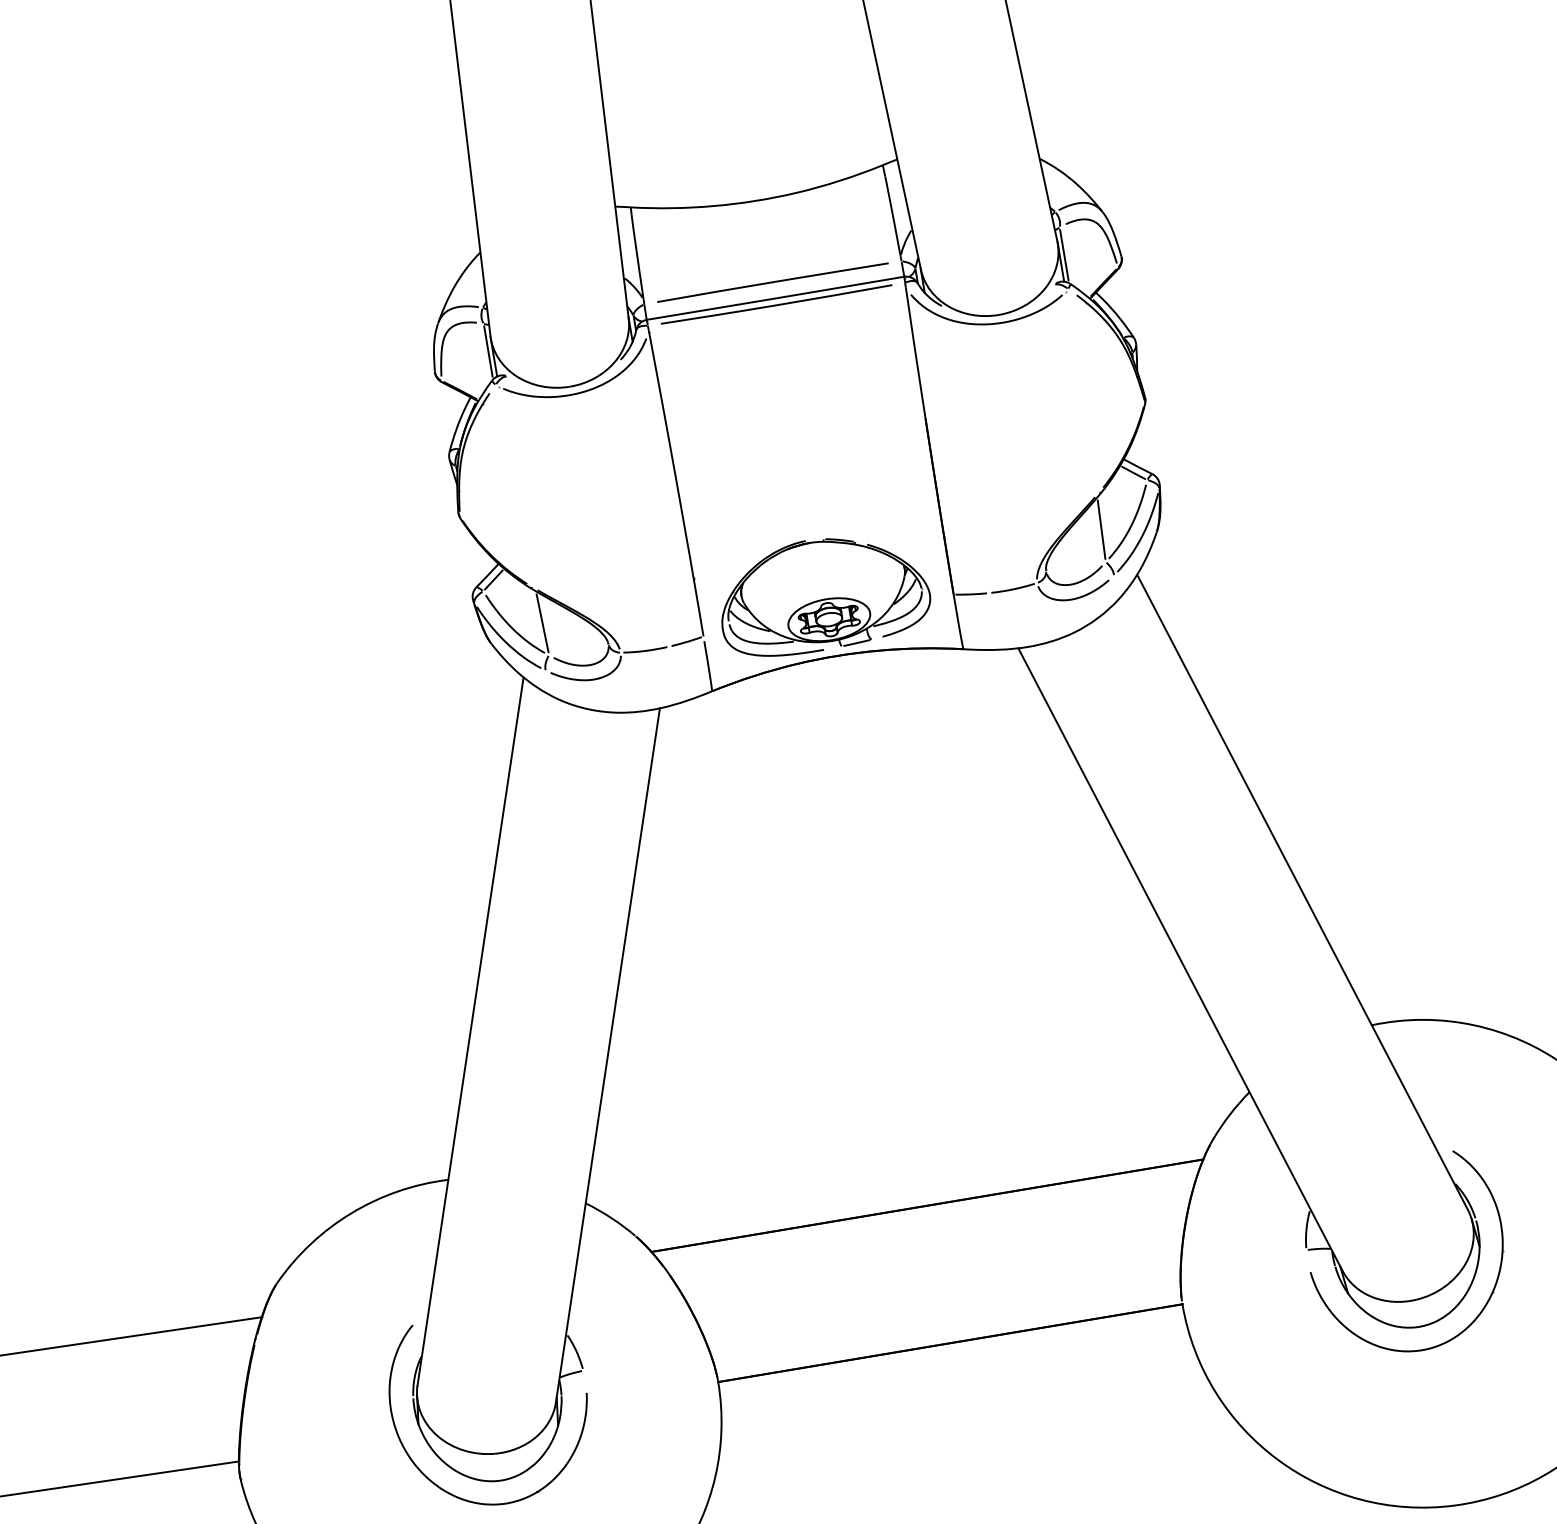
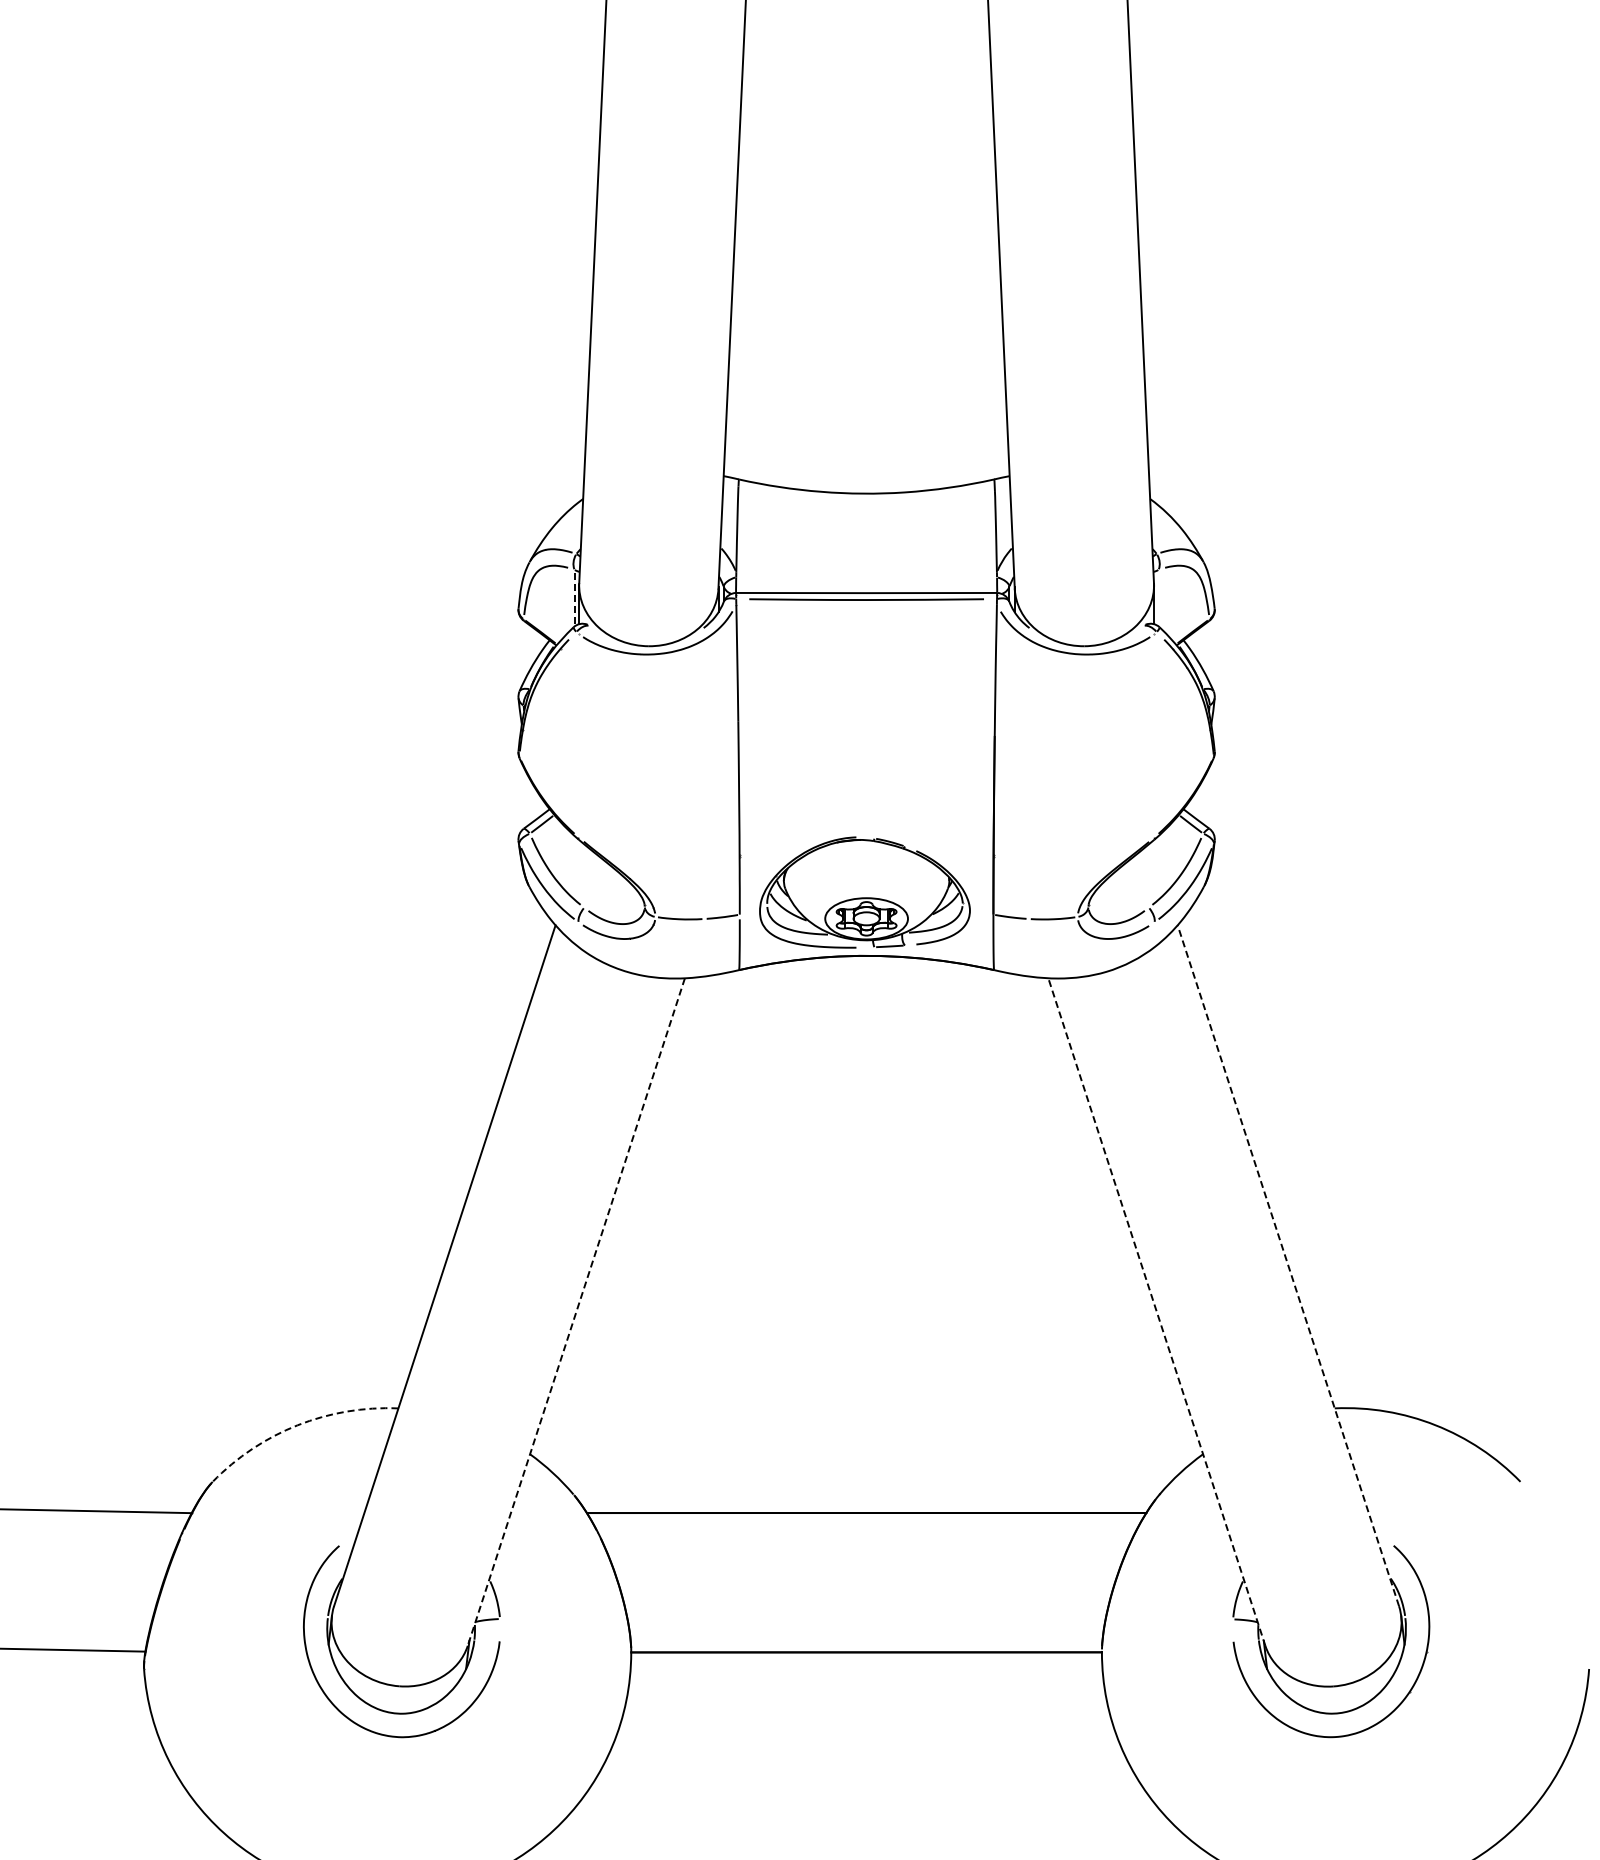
line: (1064, 254) -> (1158, 597), removed
line: (772, 282) -> (866, 576), removed
line: (488, 350) -> (574, 597), solid -> dashed
line: (1100, 529) -> (1149, 874), removed
line: (542, 622) -> (583, 874), removed
line: (1302, 891) -> (1288, 1265), solid -> dashed
line: (1180, 959) -> (1156, 1311), solid -> dashed
line: (608, 1055) -> (576, 1312), solid -> dashed
arc: (351, 1213) -> (297, 1425), solid -> dashed

